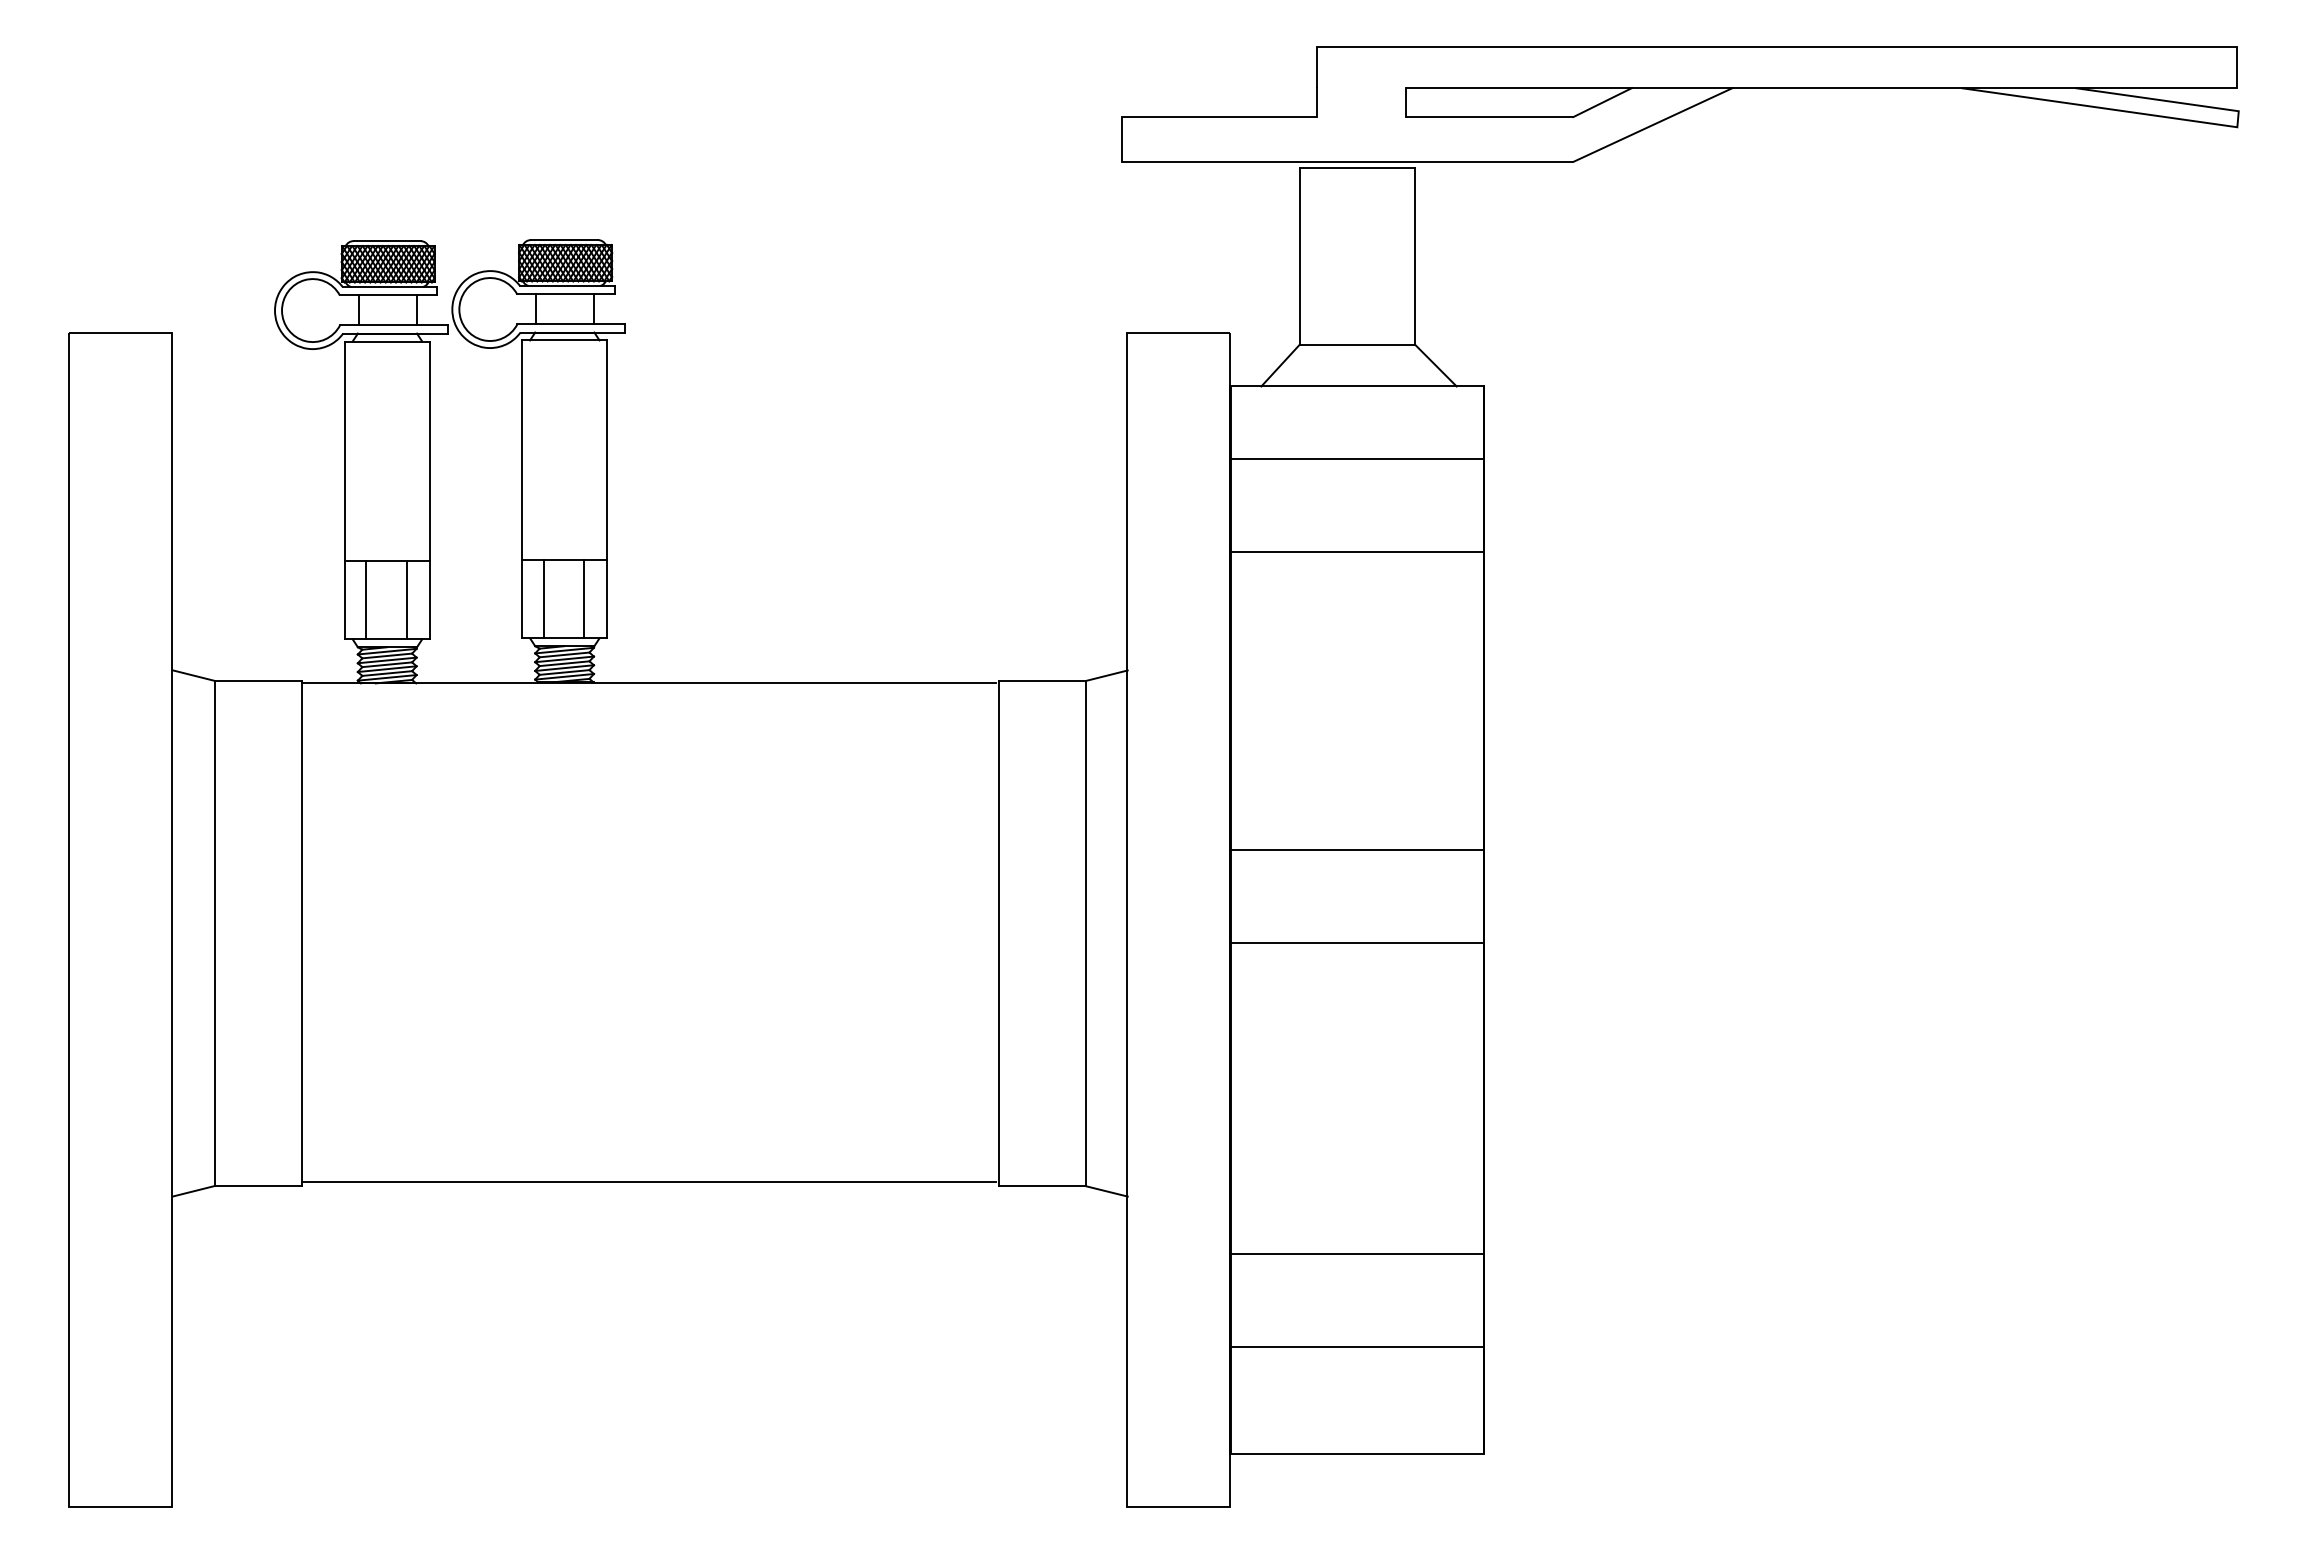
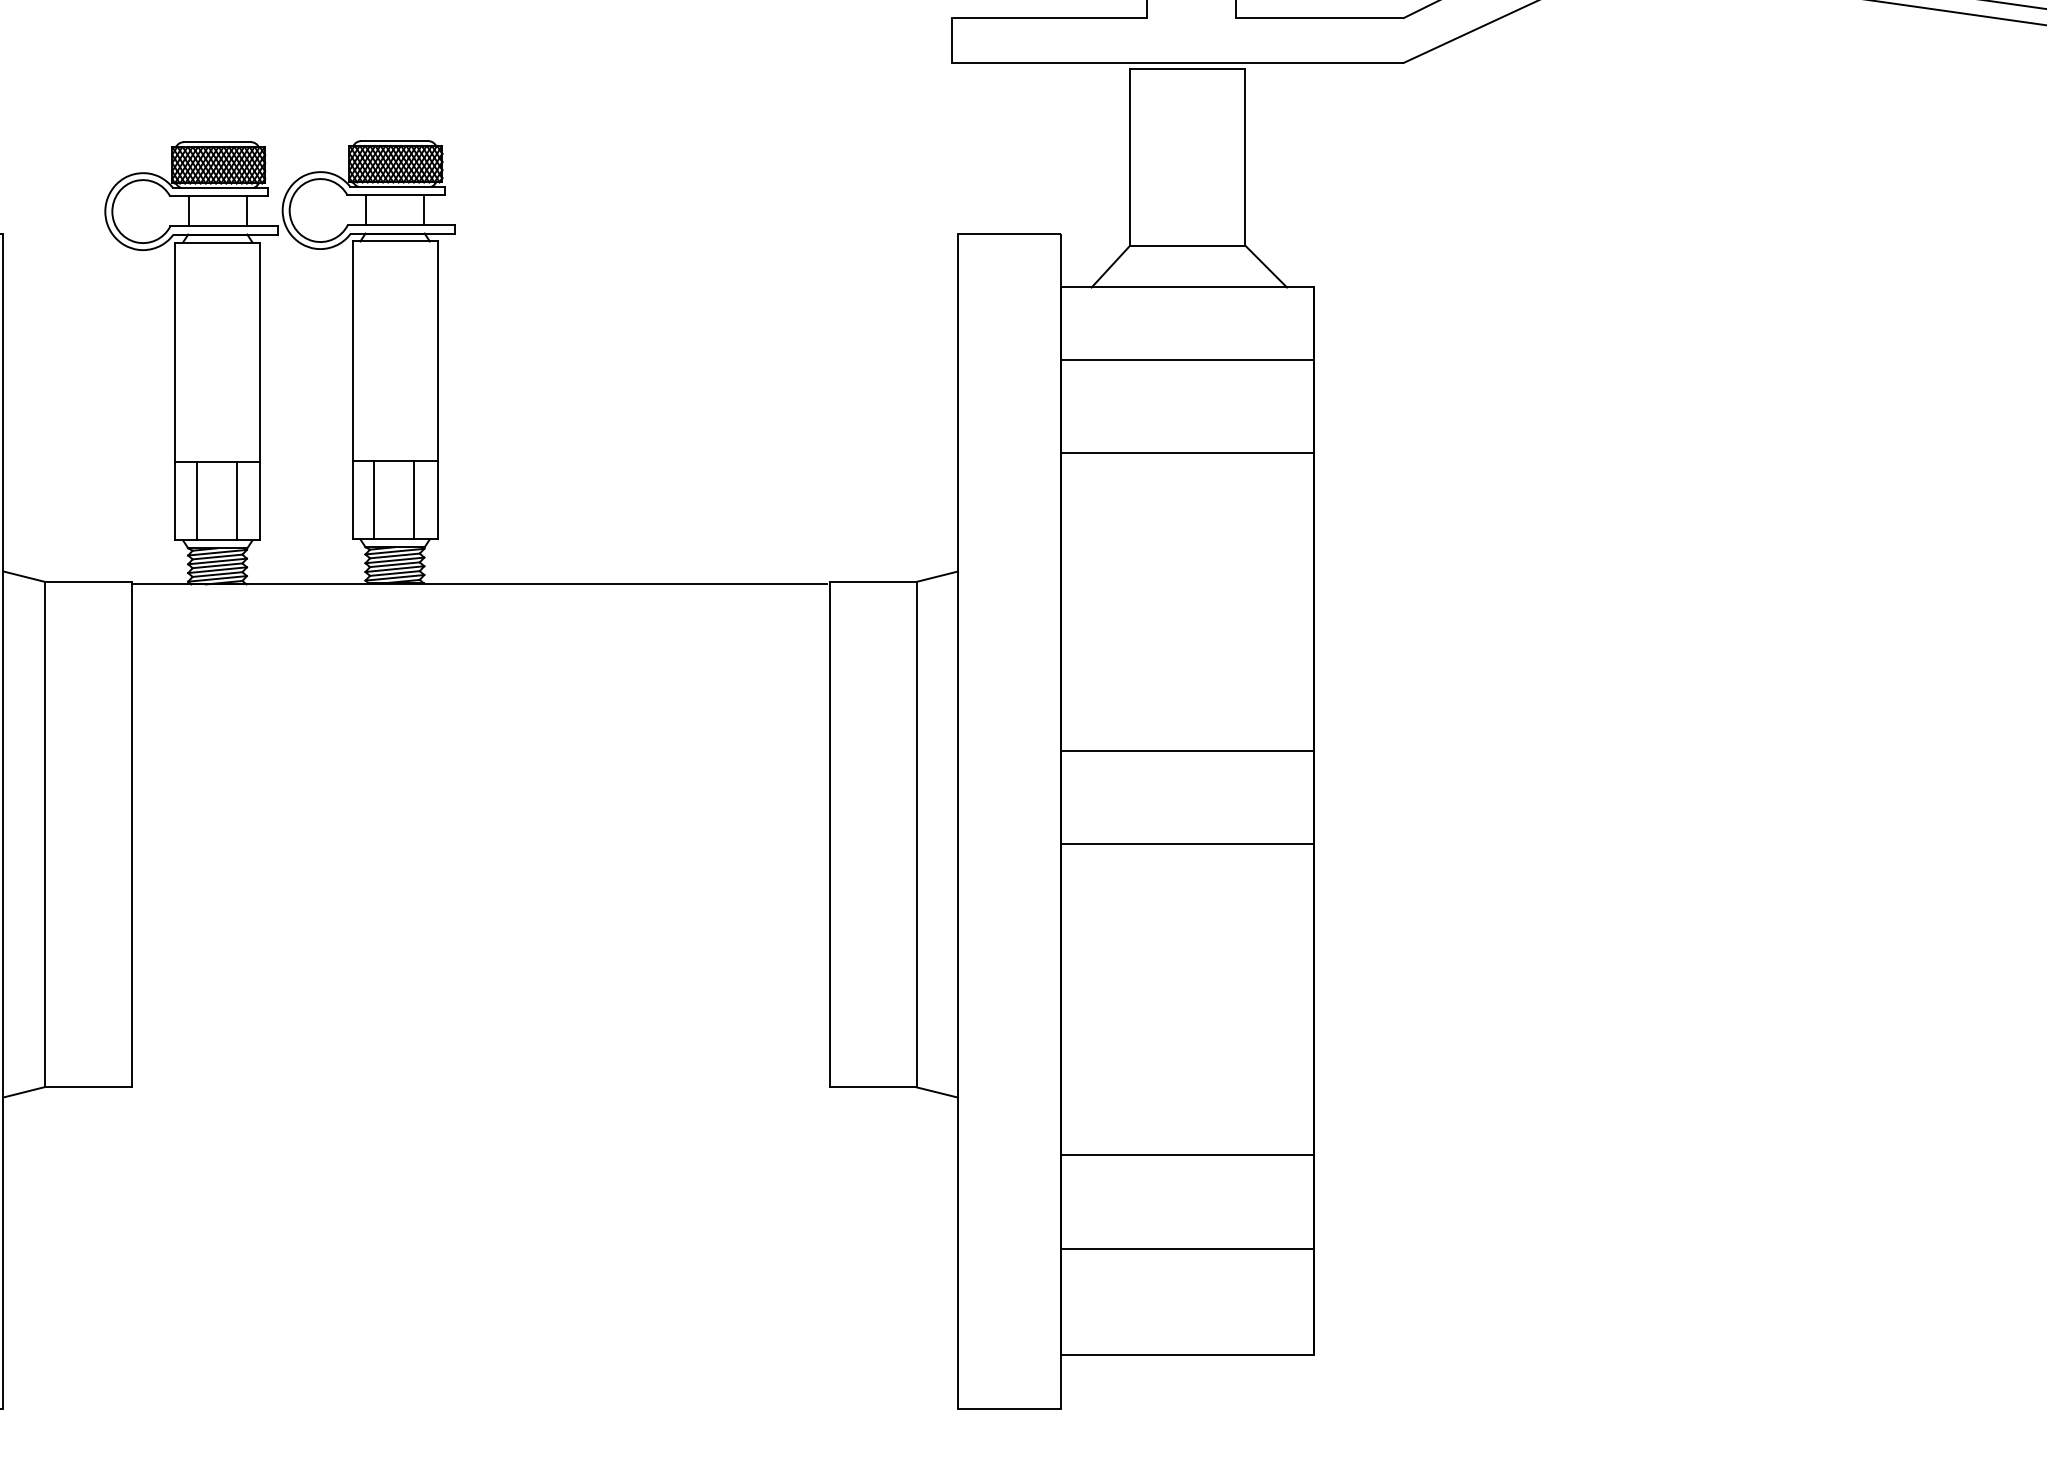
line: (648, 1182) -> (478, 1083), removed

